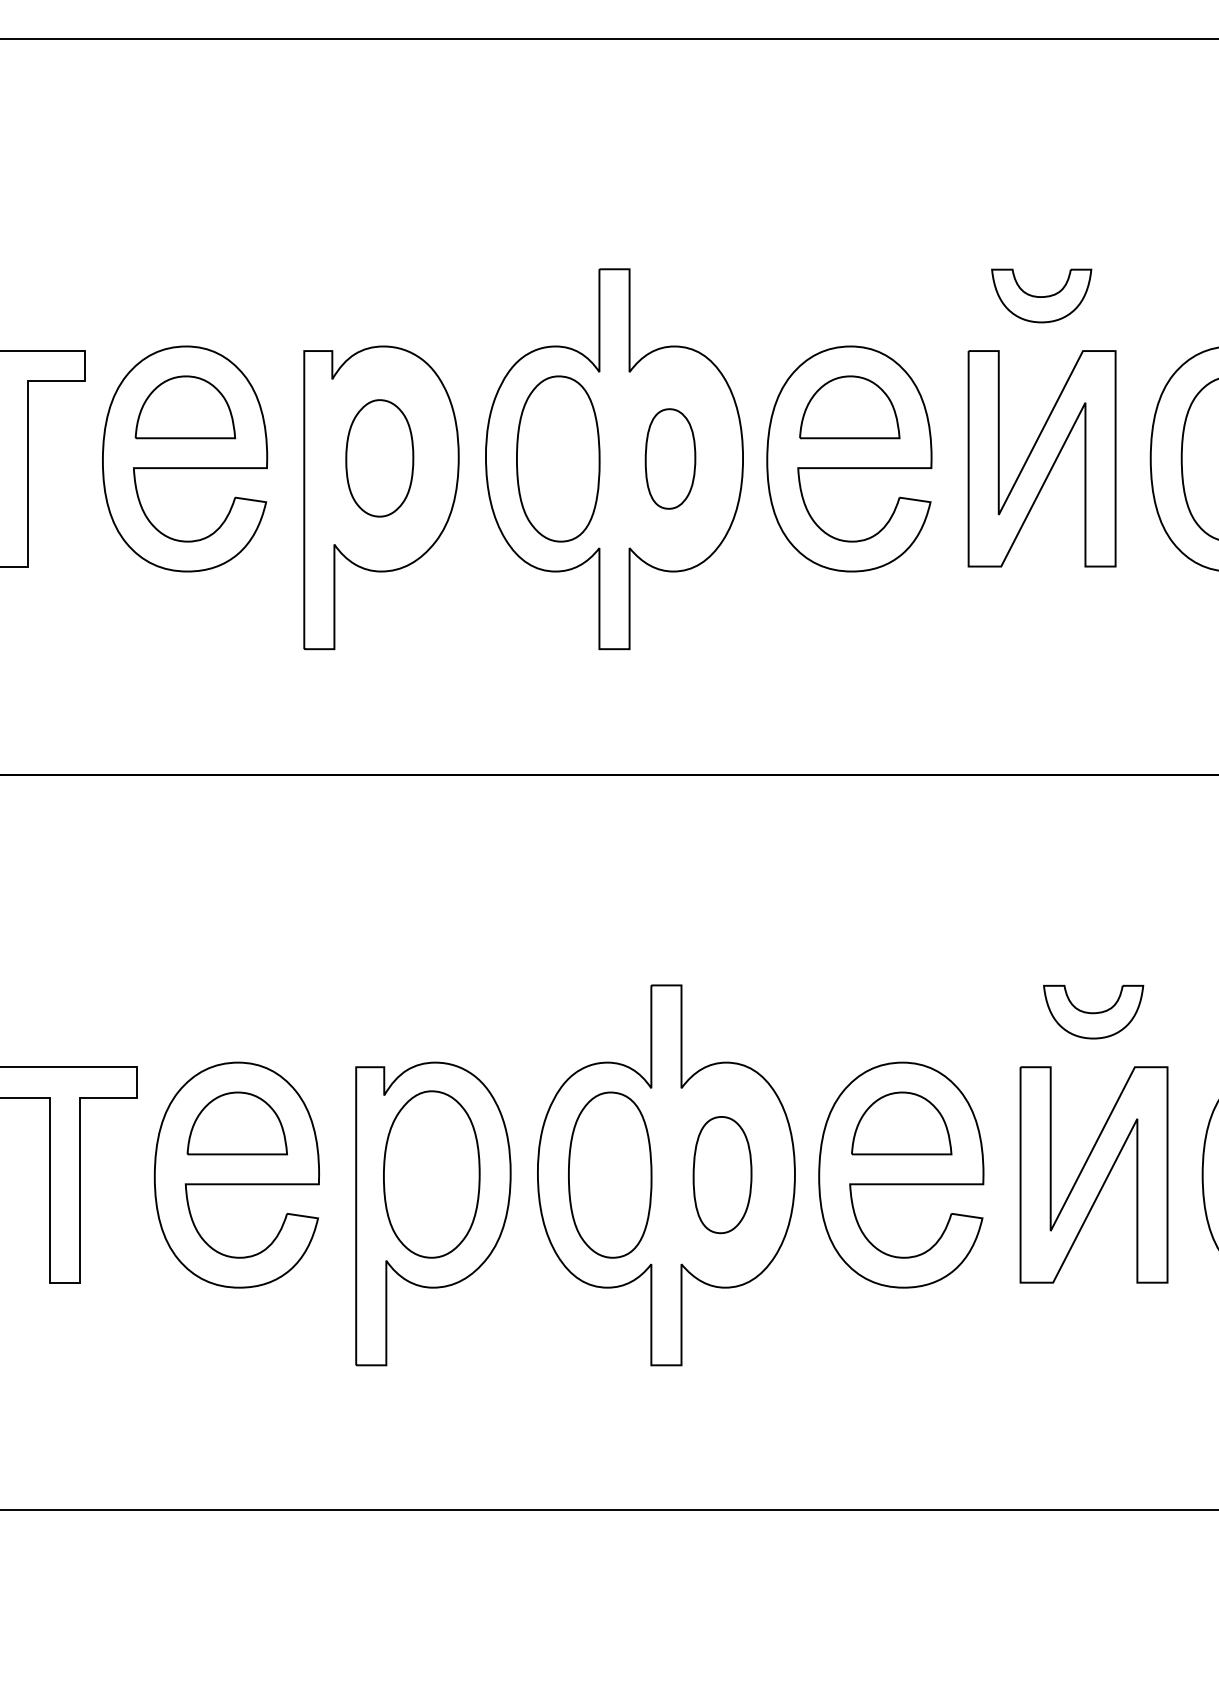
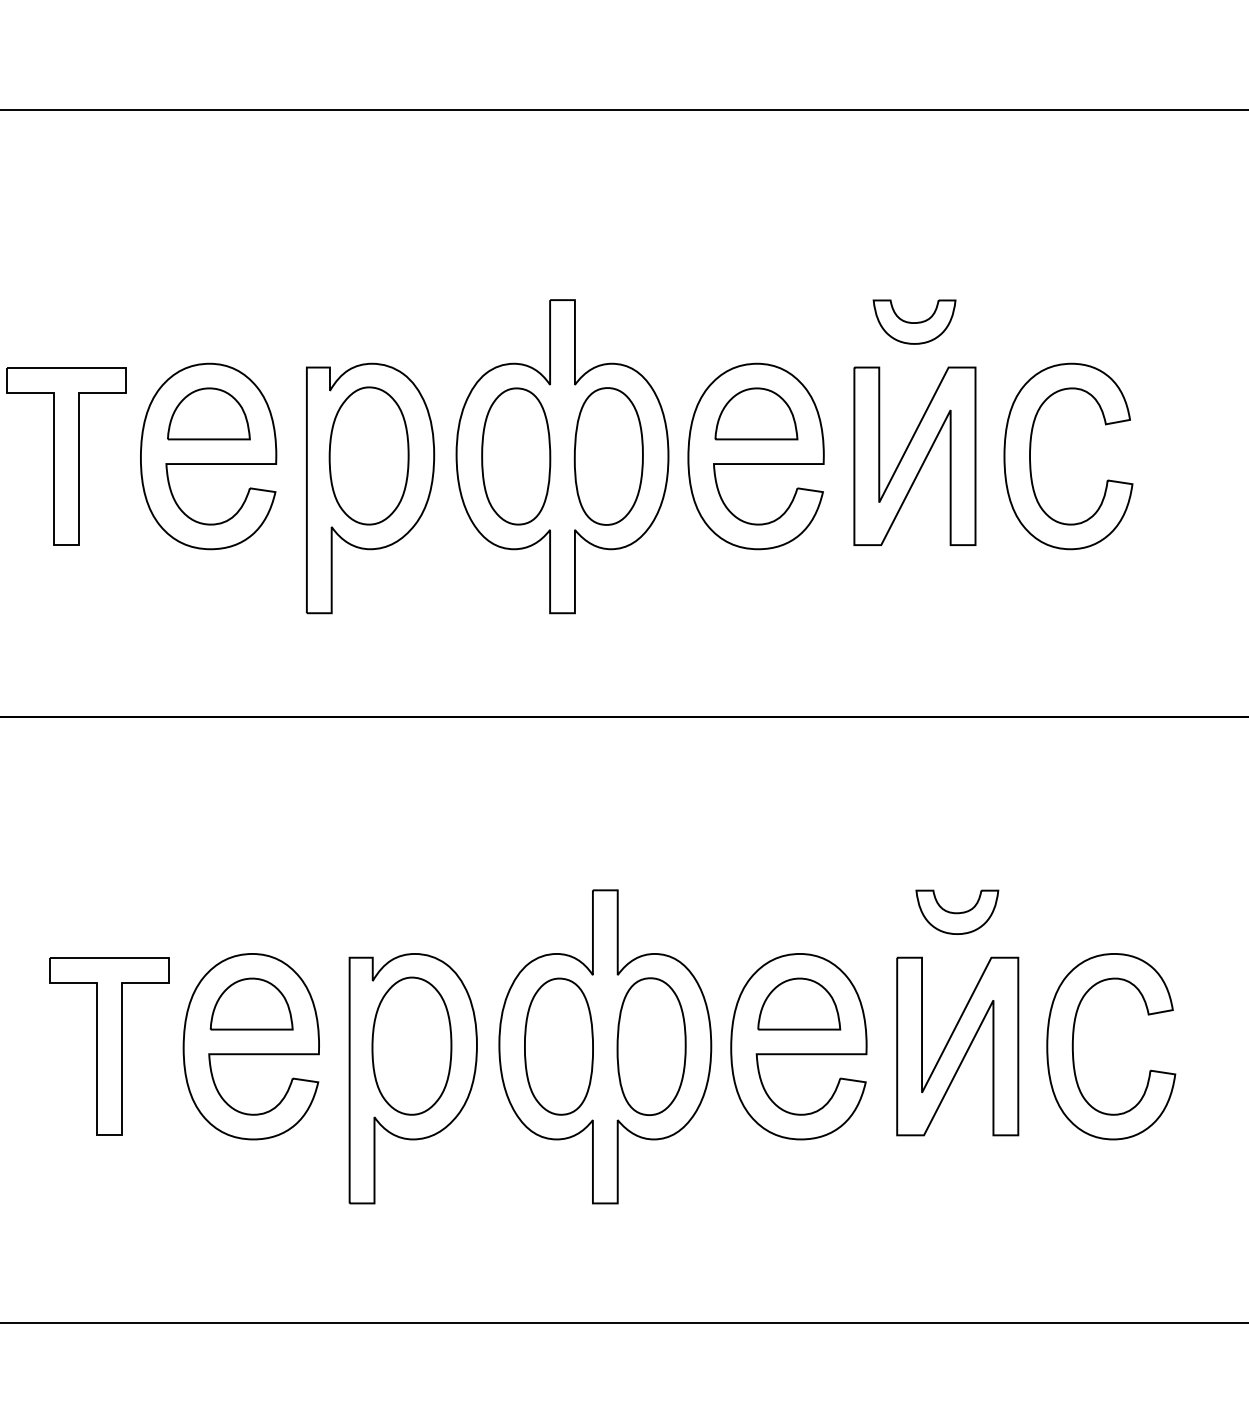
part: (379, 457) -> (368, 455), size x1.43
part: (670, 459) -> (608, 456), size x1.67
part: (722, 1174) -> (651, 1046), size x1.43

